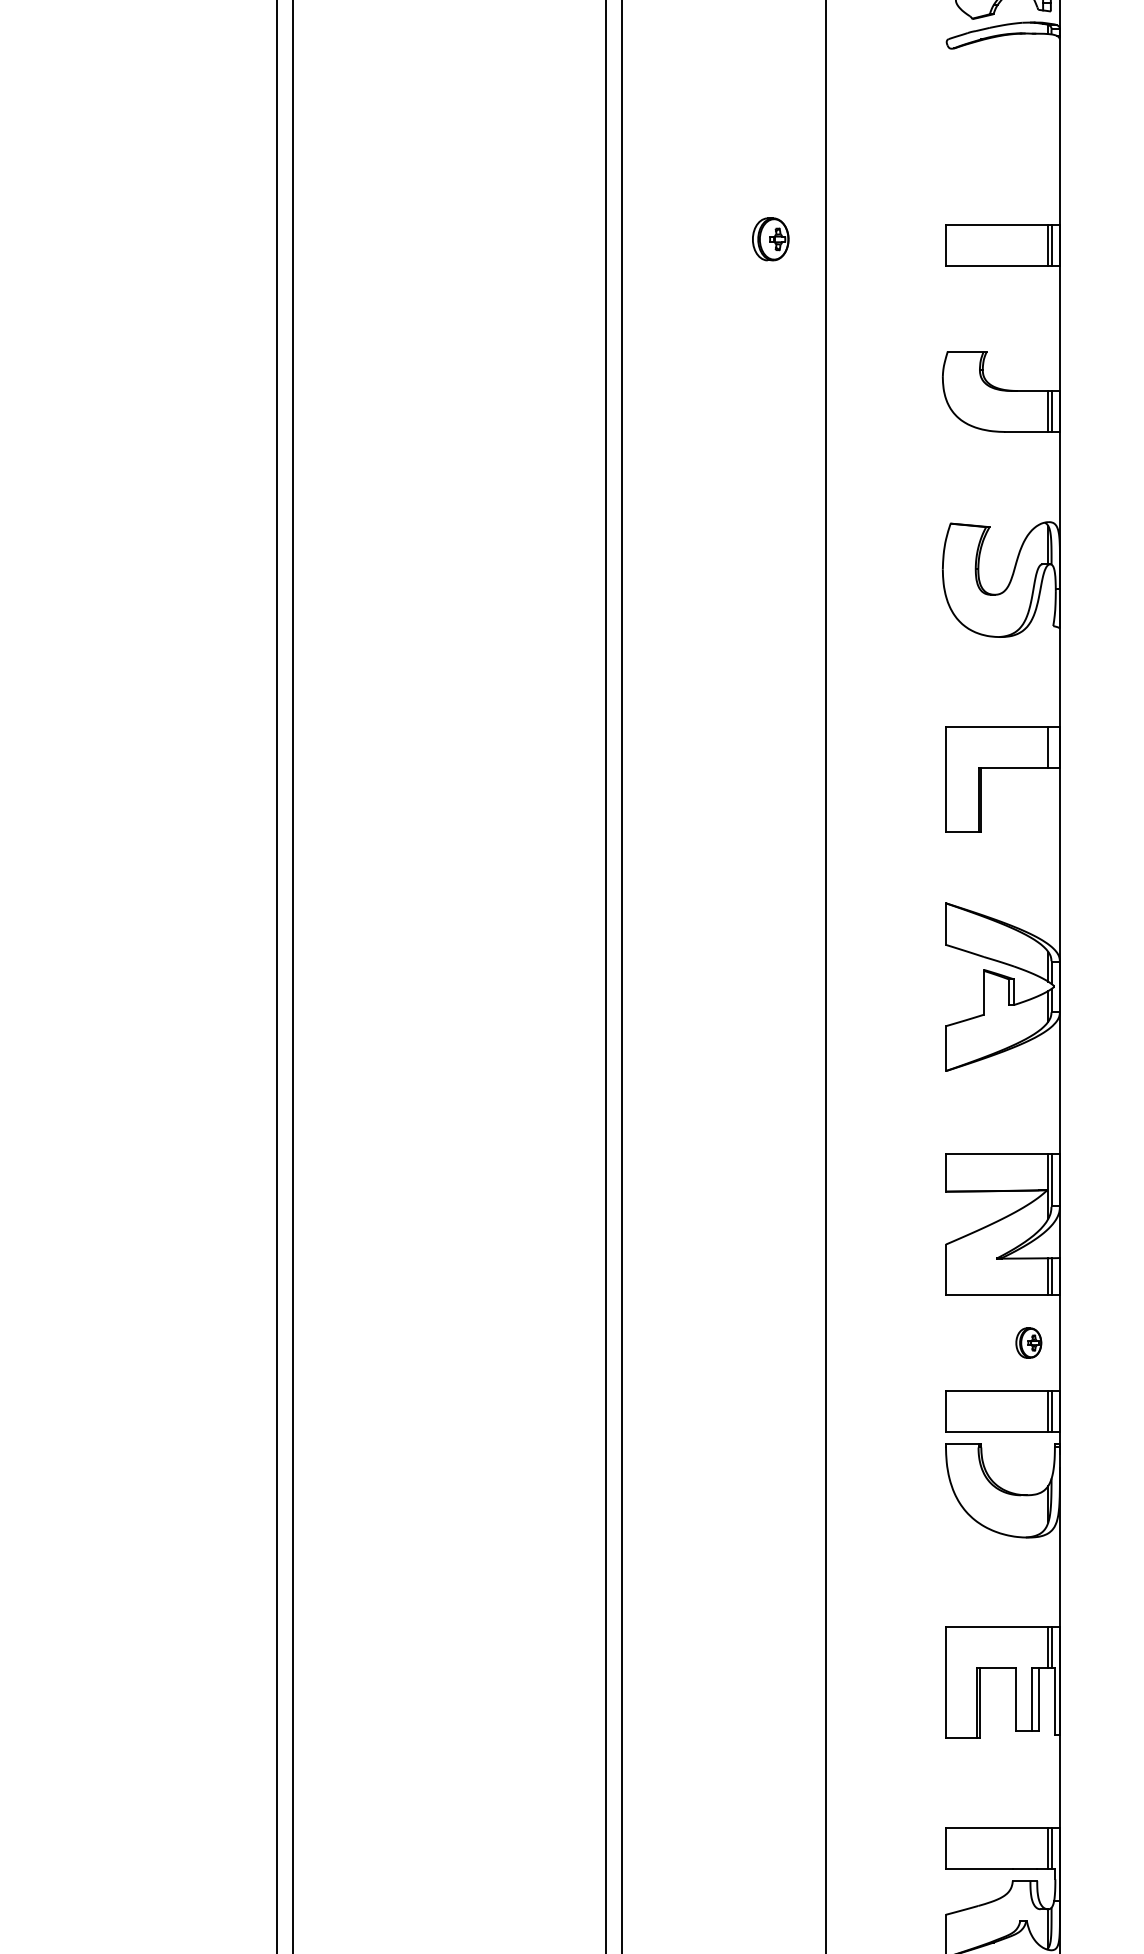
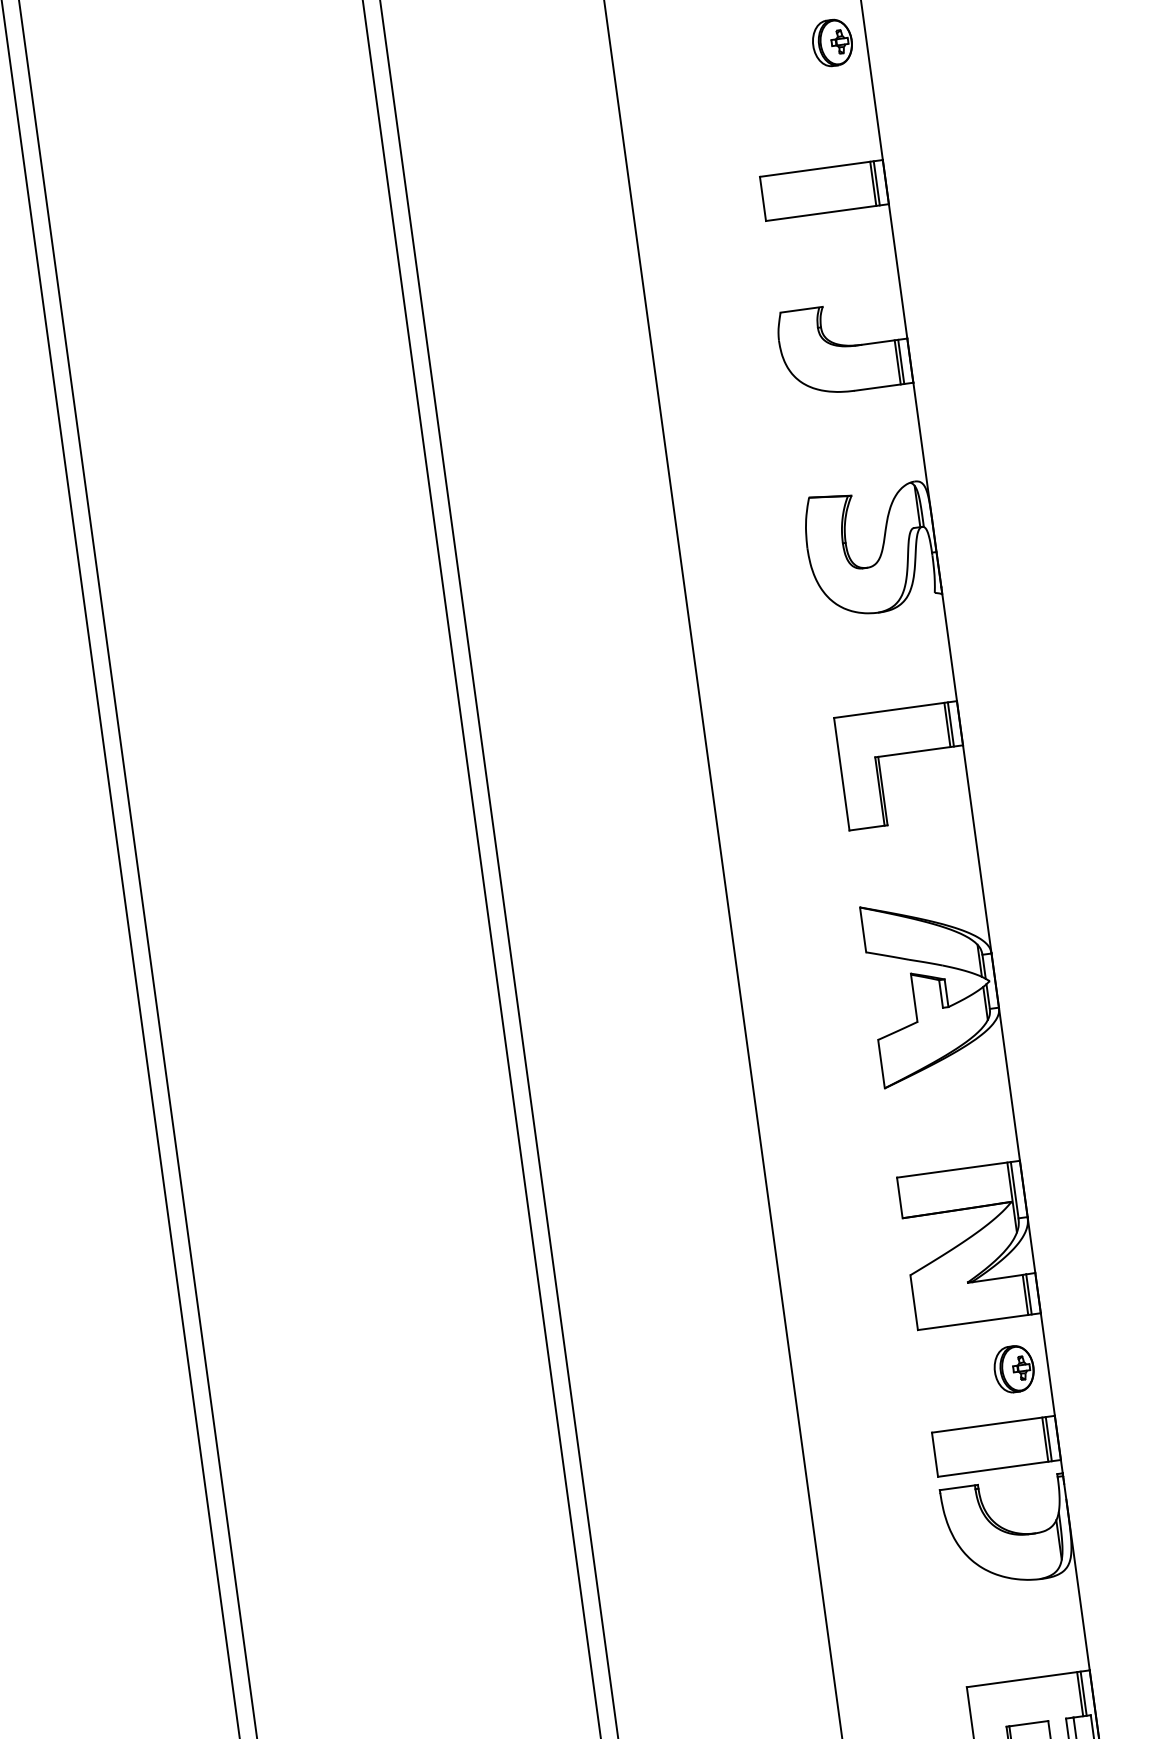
part: (770, 239) -> (832, 43), moved
line: (1051, 747) -> (950, 724), added
part: (1028, 1342) -> (1013, 1368), size x1.43

